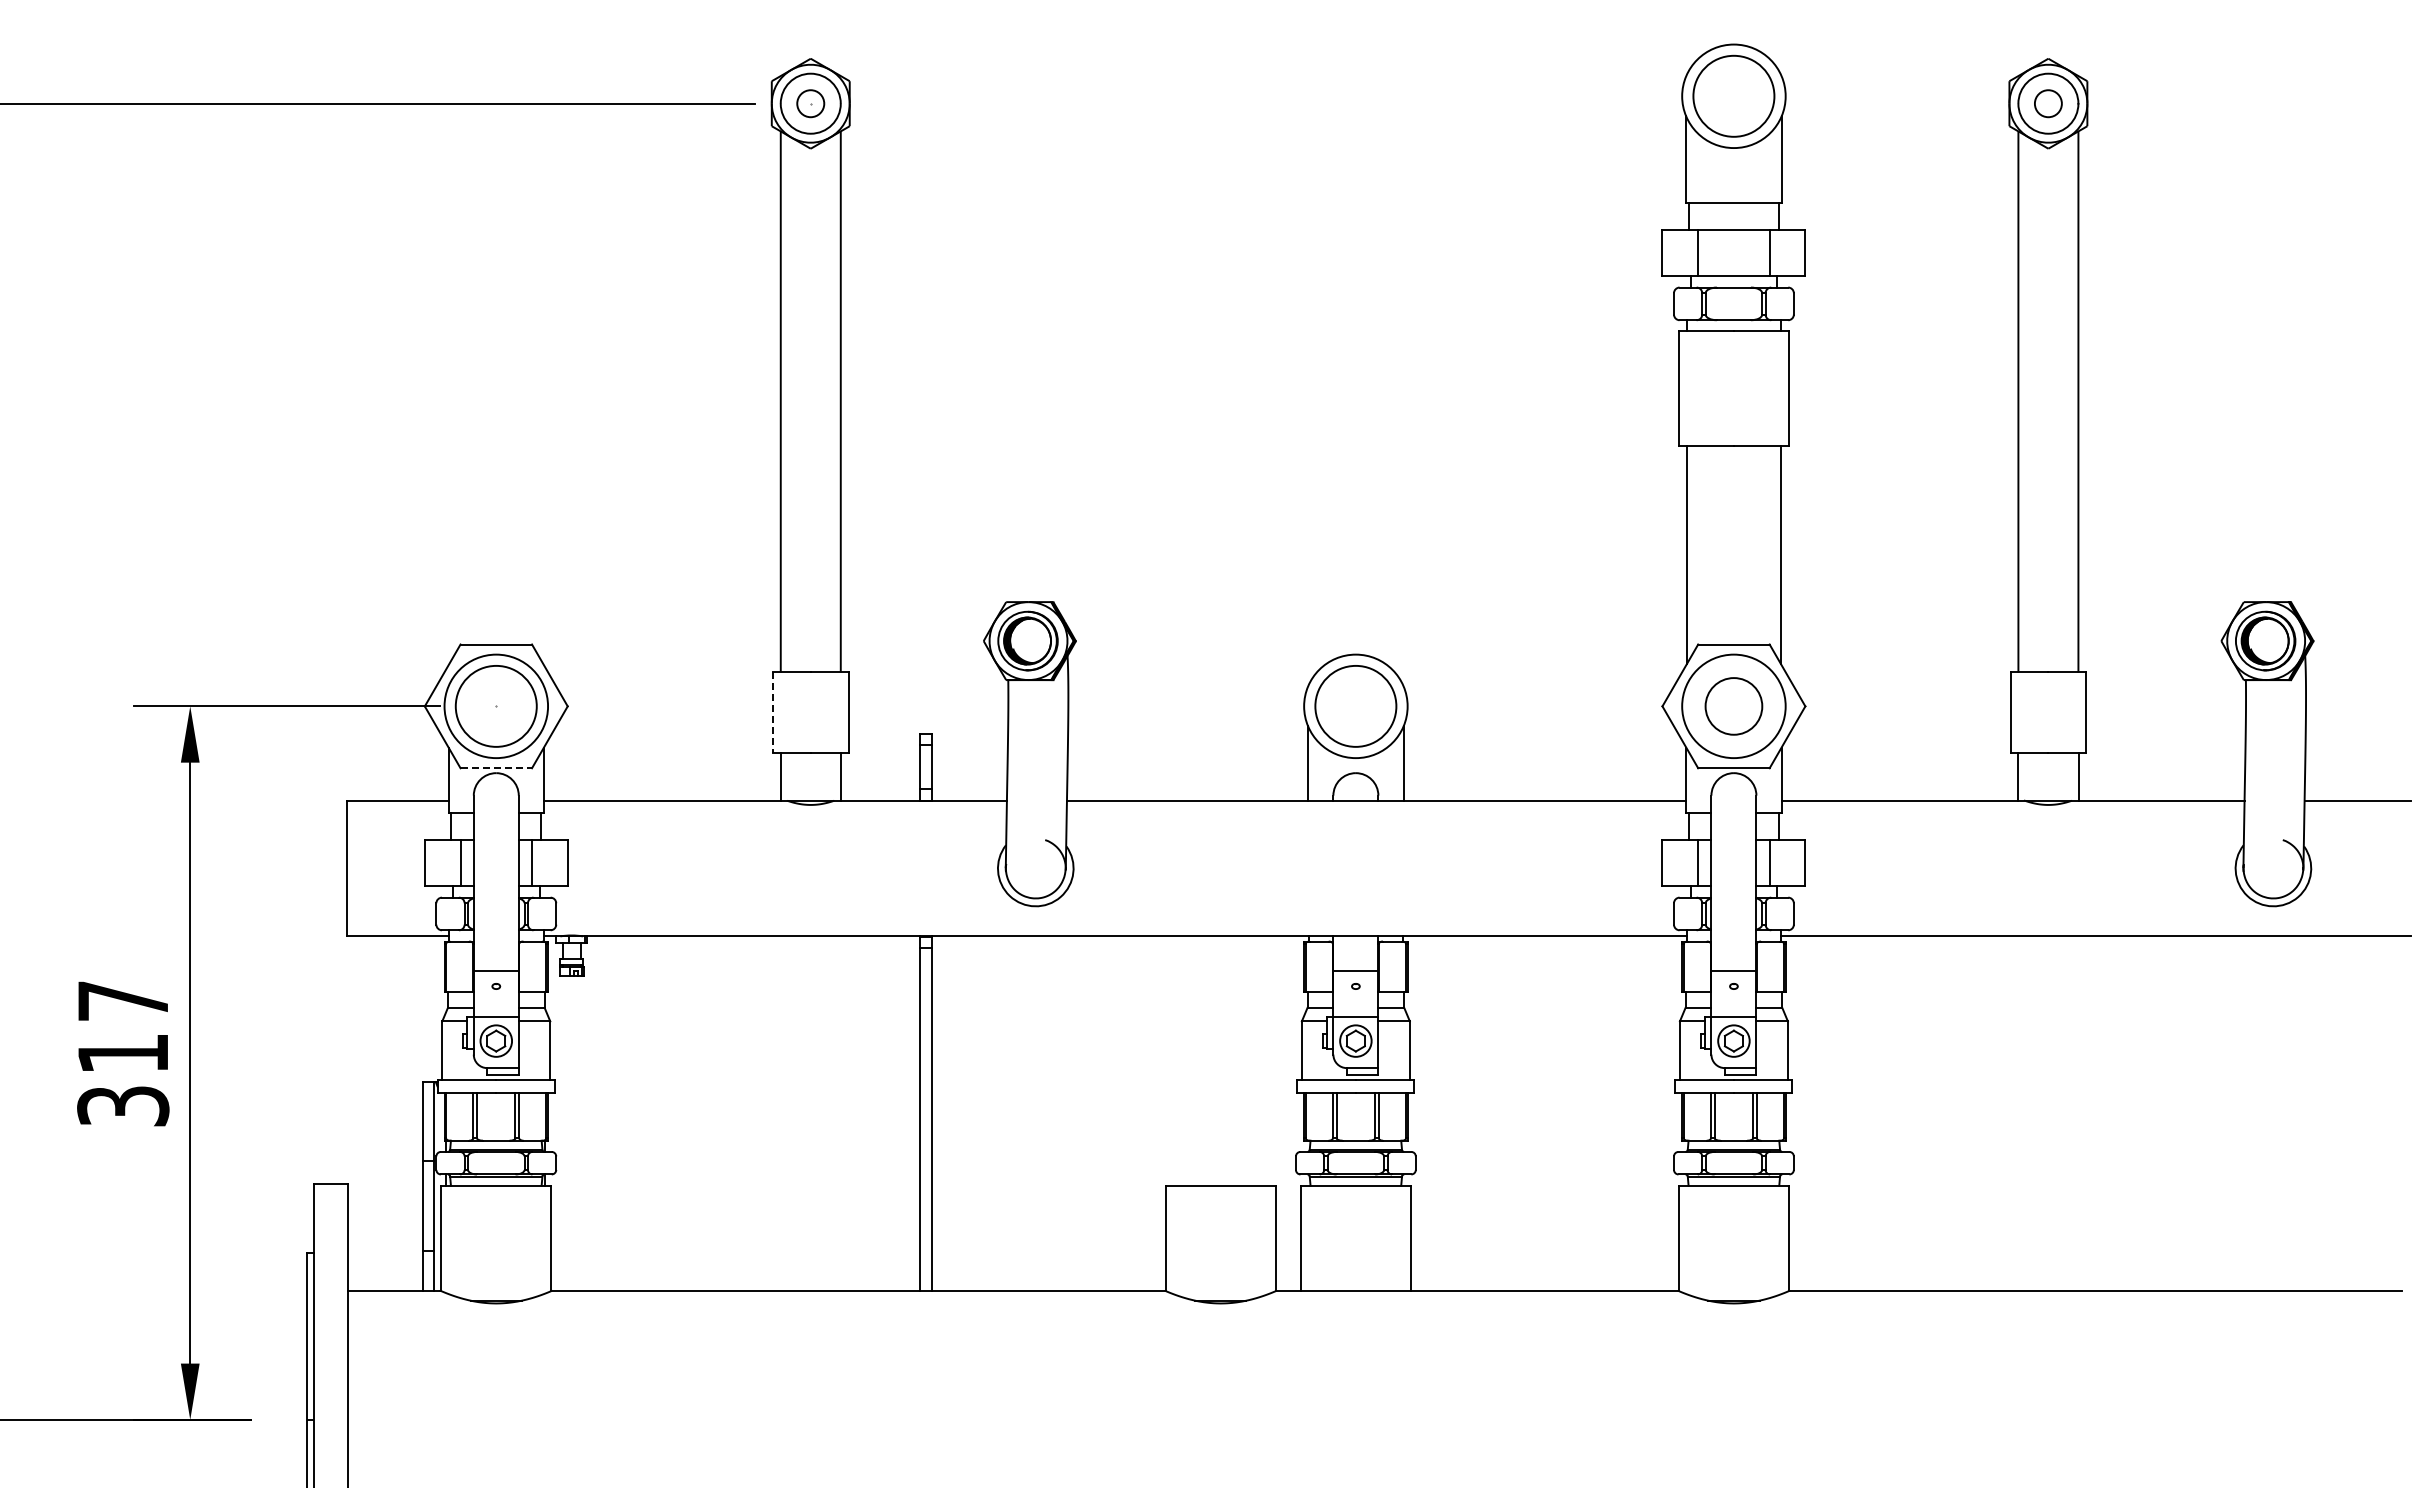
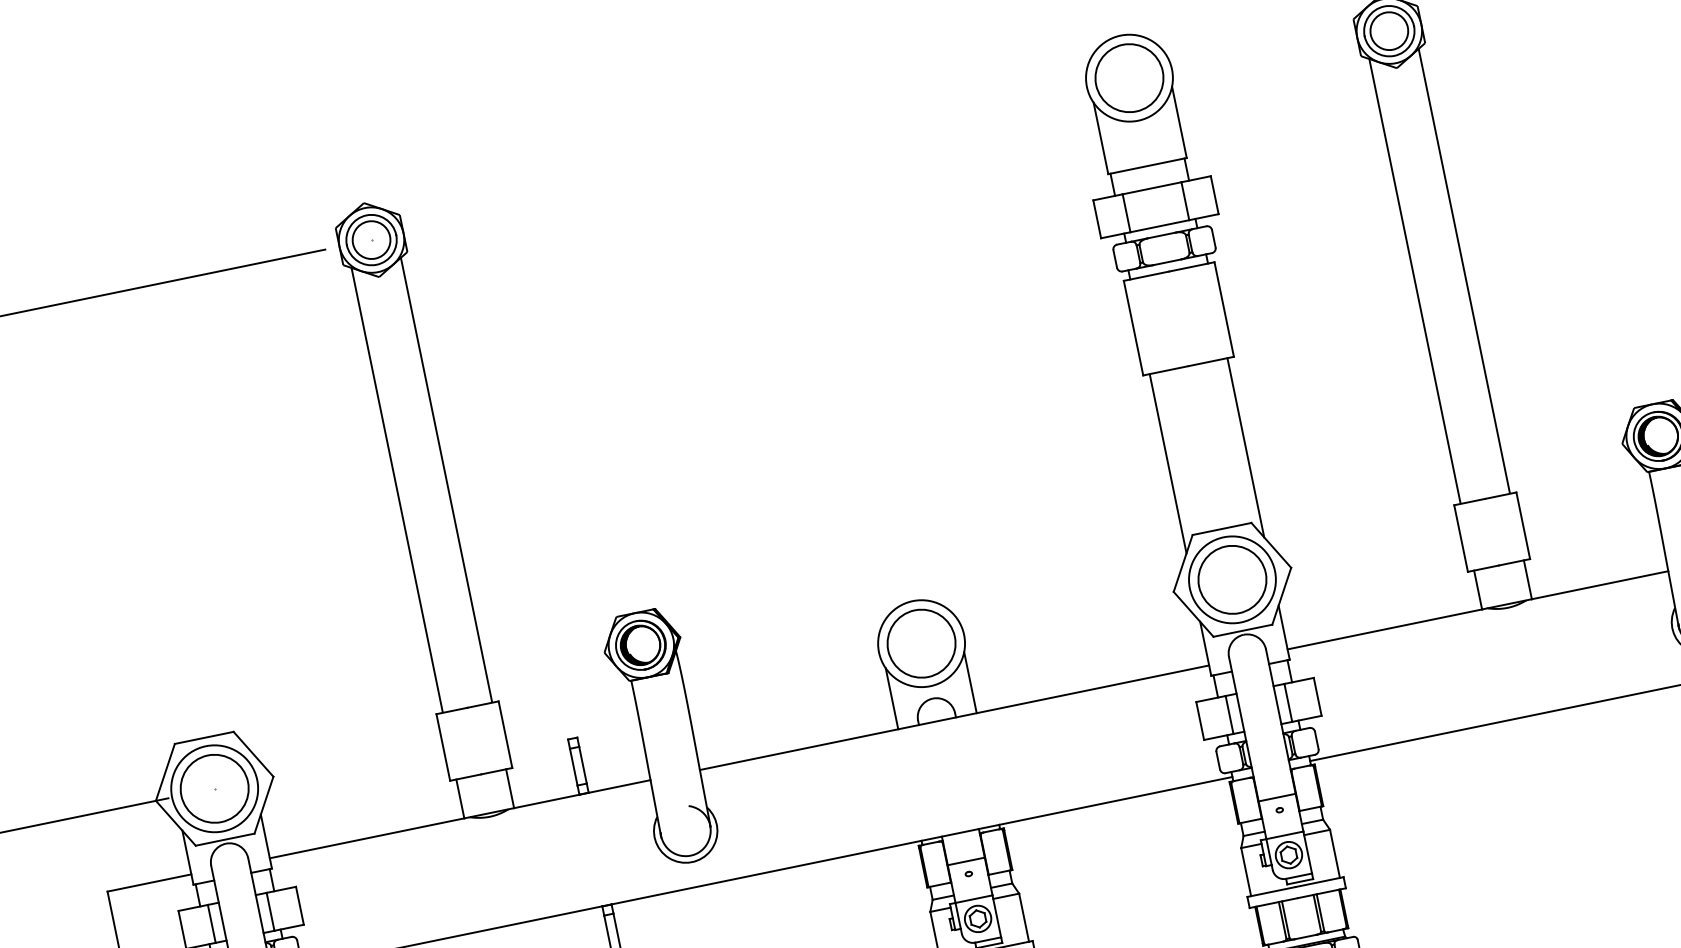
circle: (810, 103) -> (371, 239), size x1.67
circle: (2047, 103) -> (1388, 31), size x1.67
circle: (1733, 706) -> (1232, 580), size x1.43
line: (772, 712) -> (442, 747), dashed -> solid
line: (496, 768) -> (225, 839), dashed -> solid

